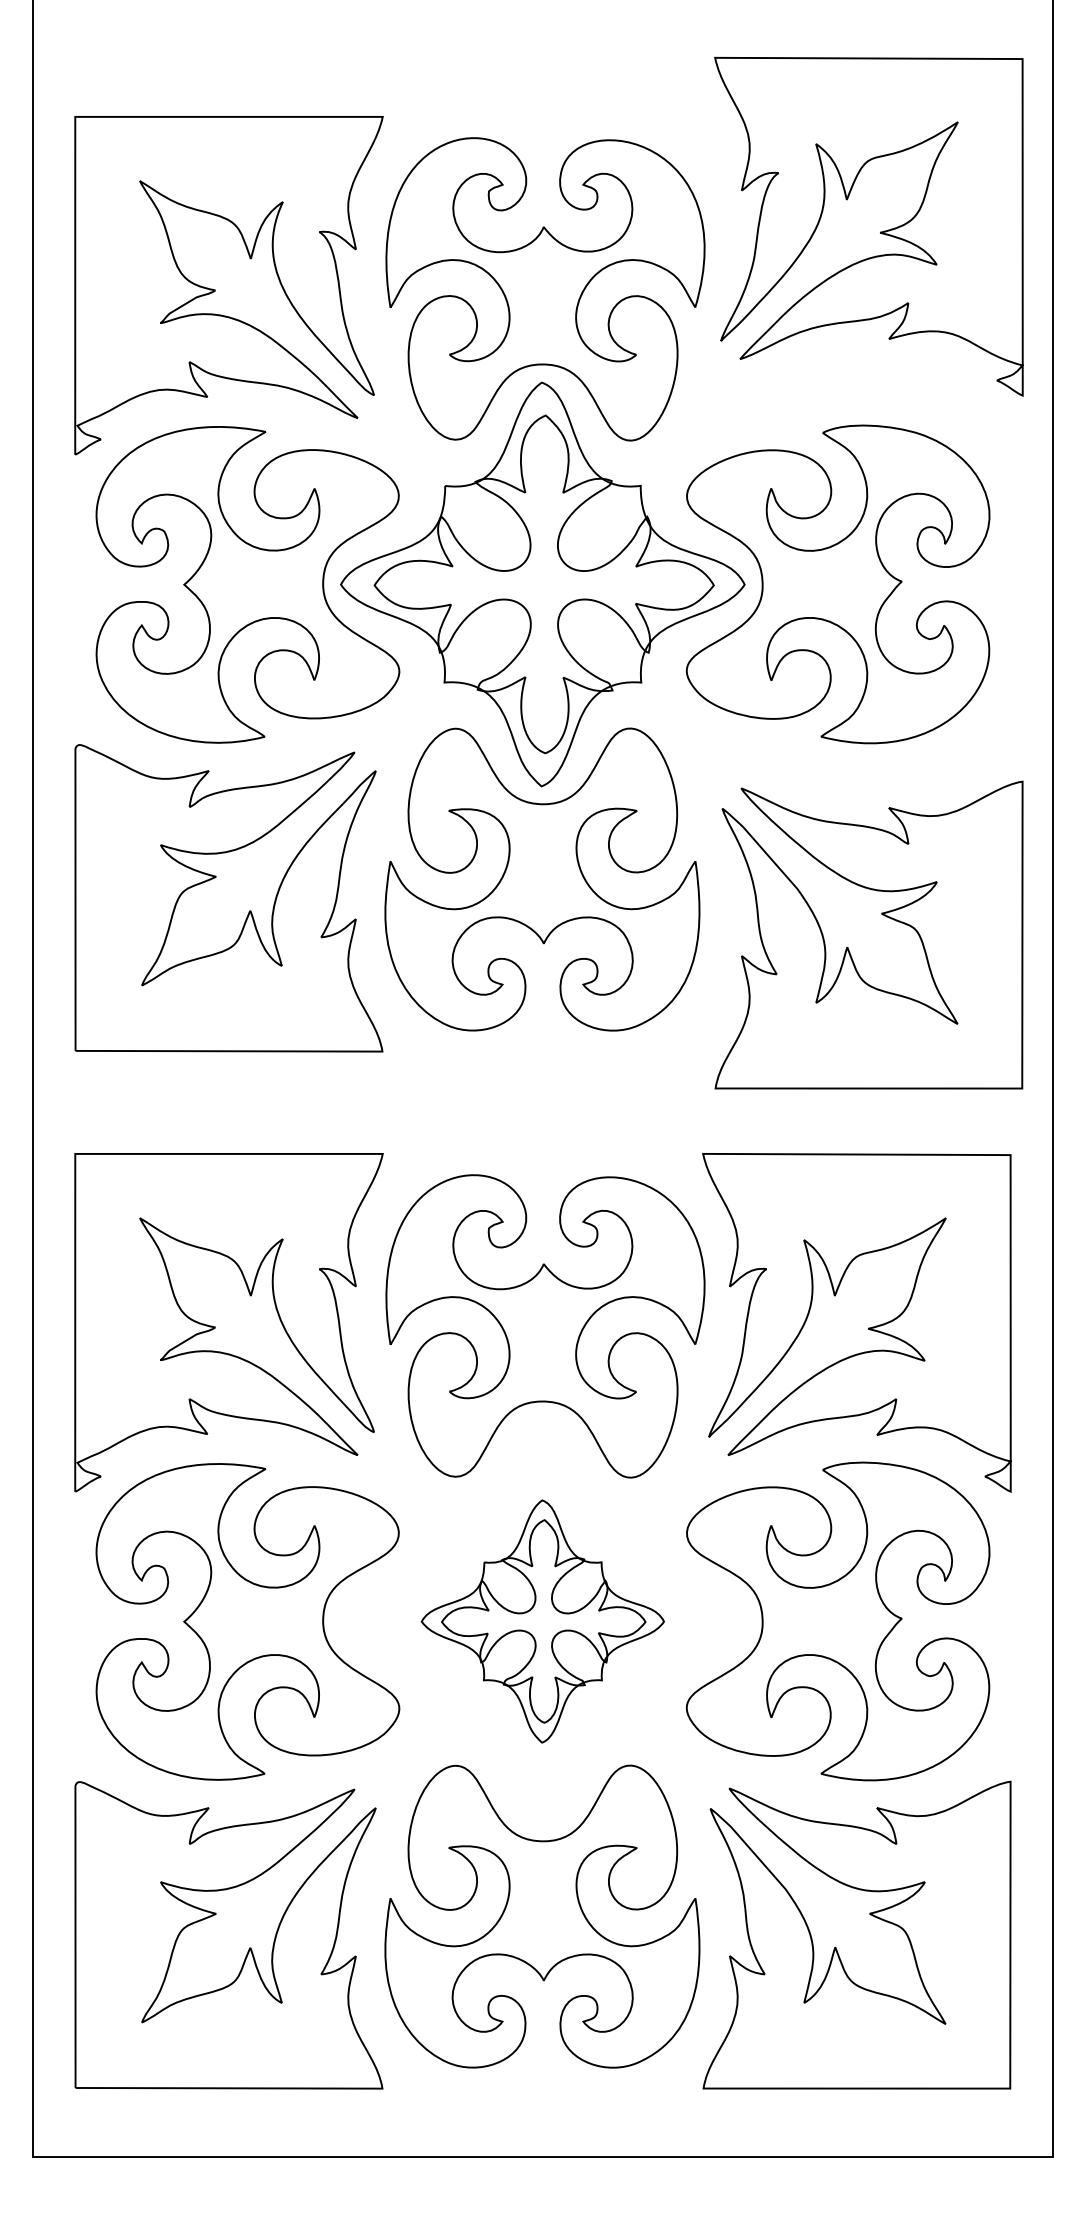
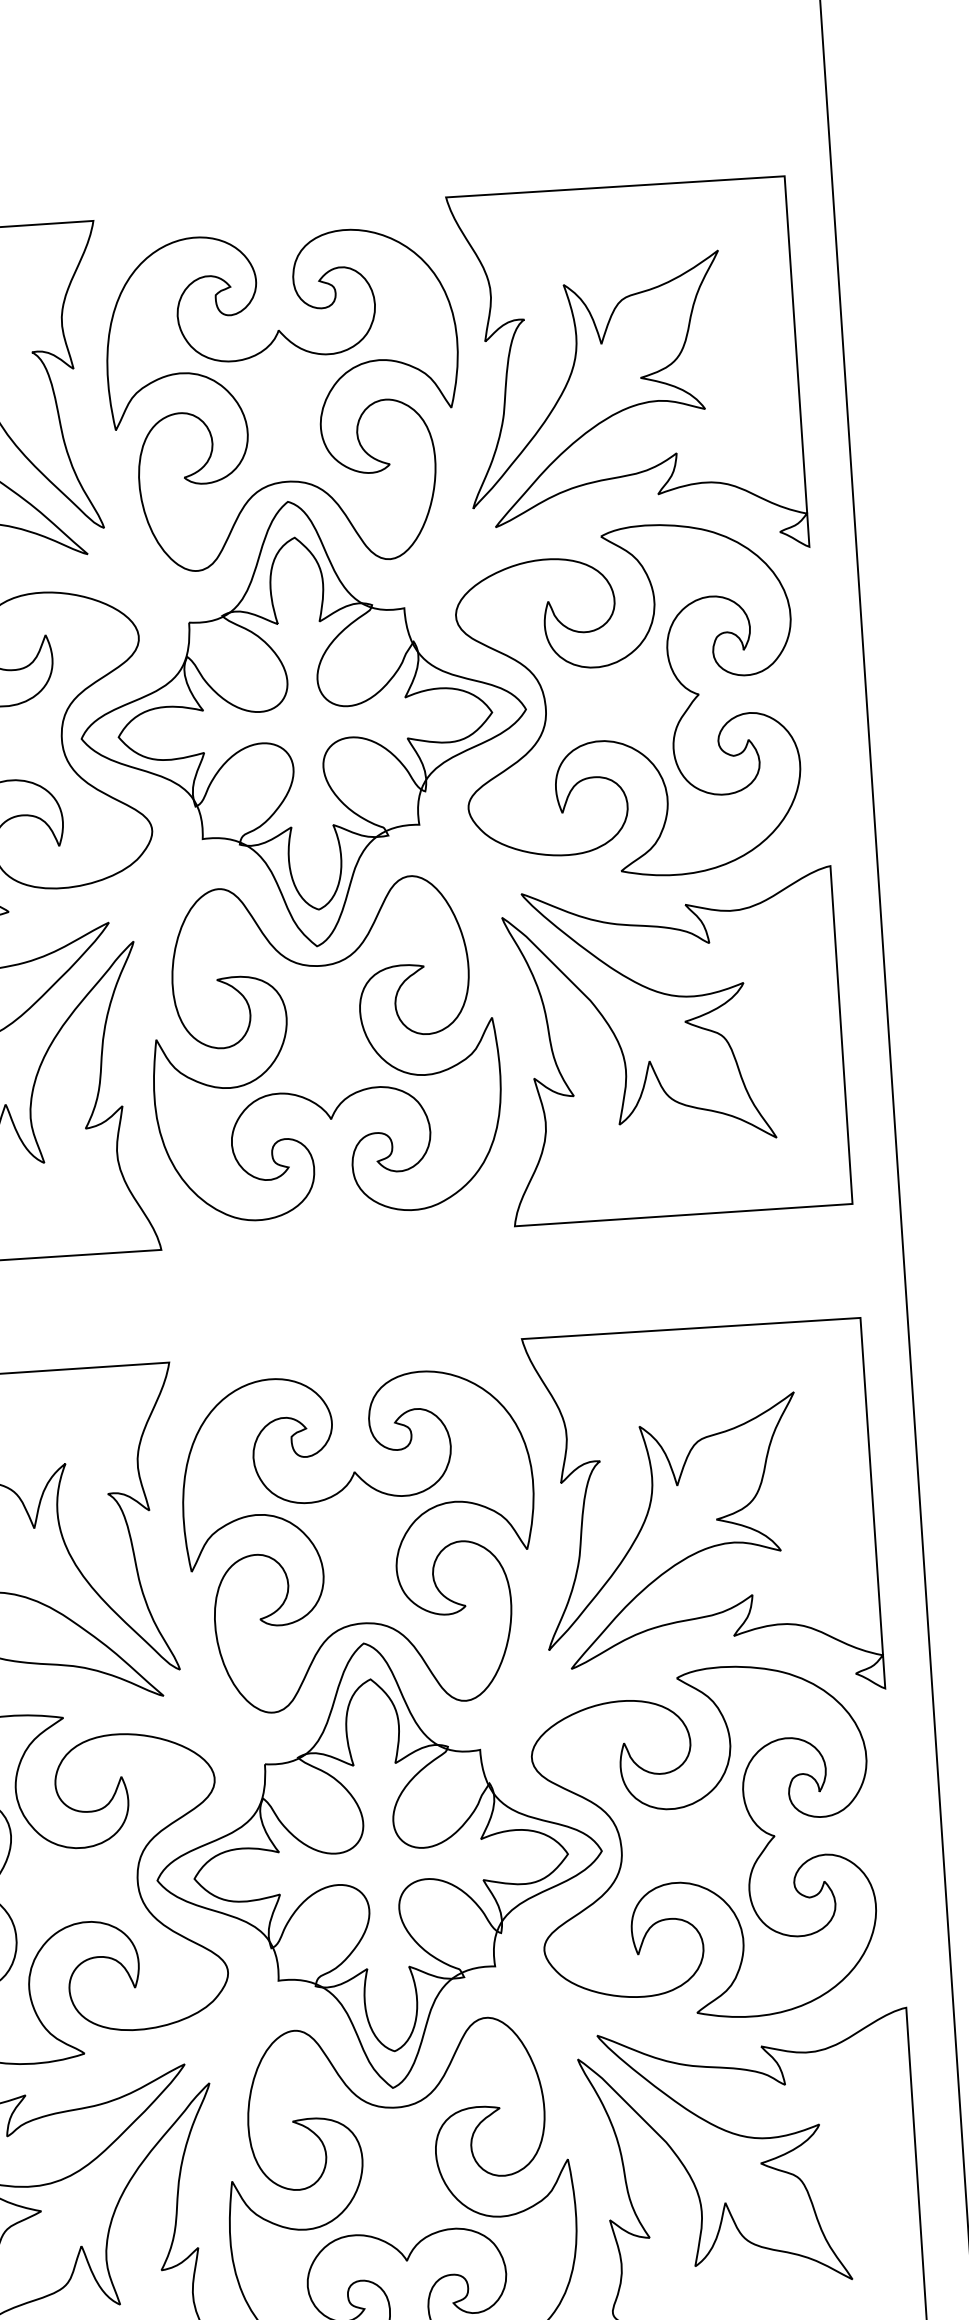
part: (880, 231) -> (640, 376), moved
part: (882, 915) -> (686, 1023), moved
part: (542, 1621) -> (379, 1865), size x1.67

